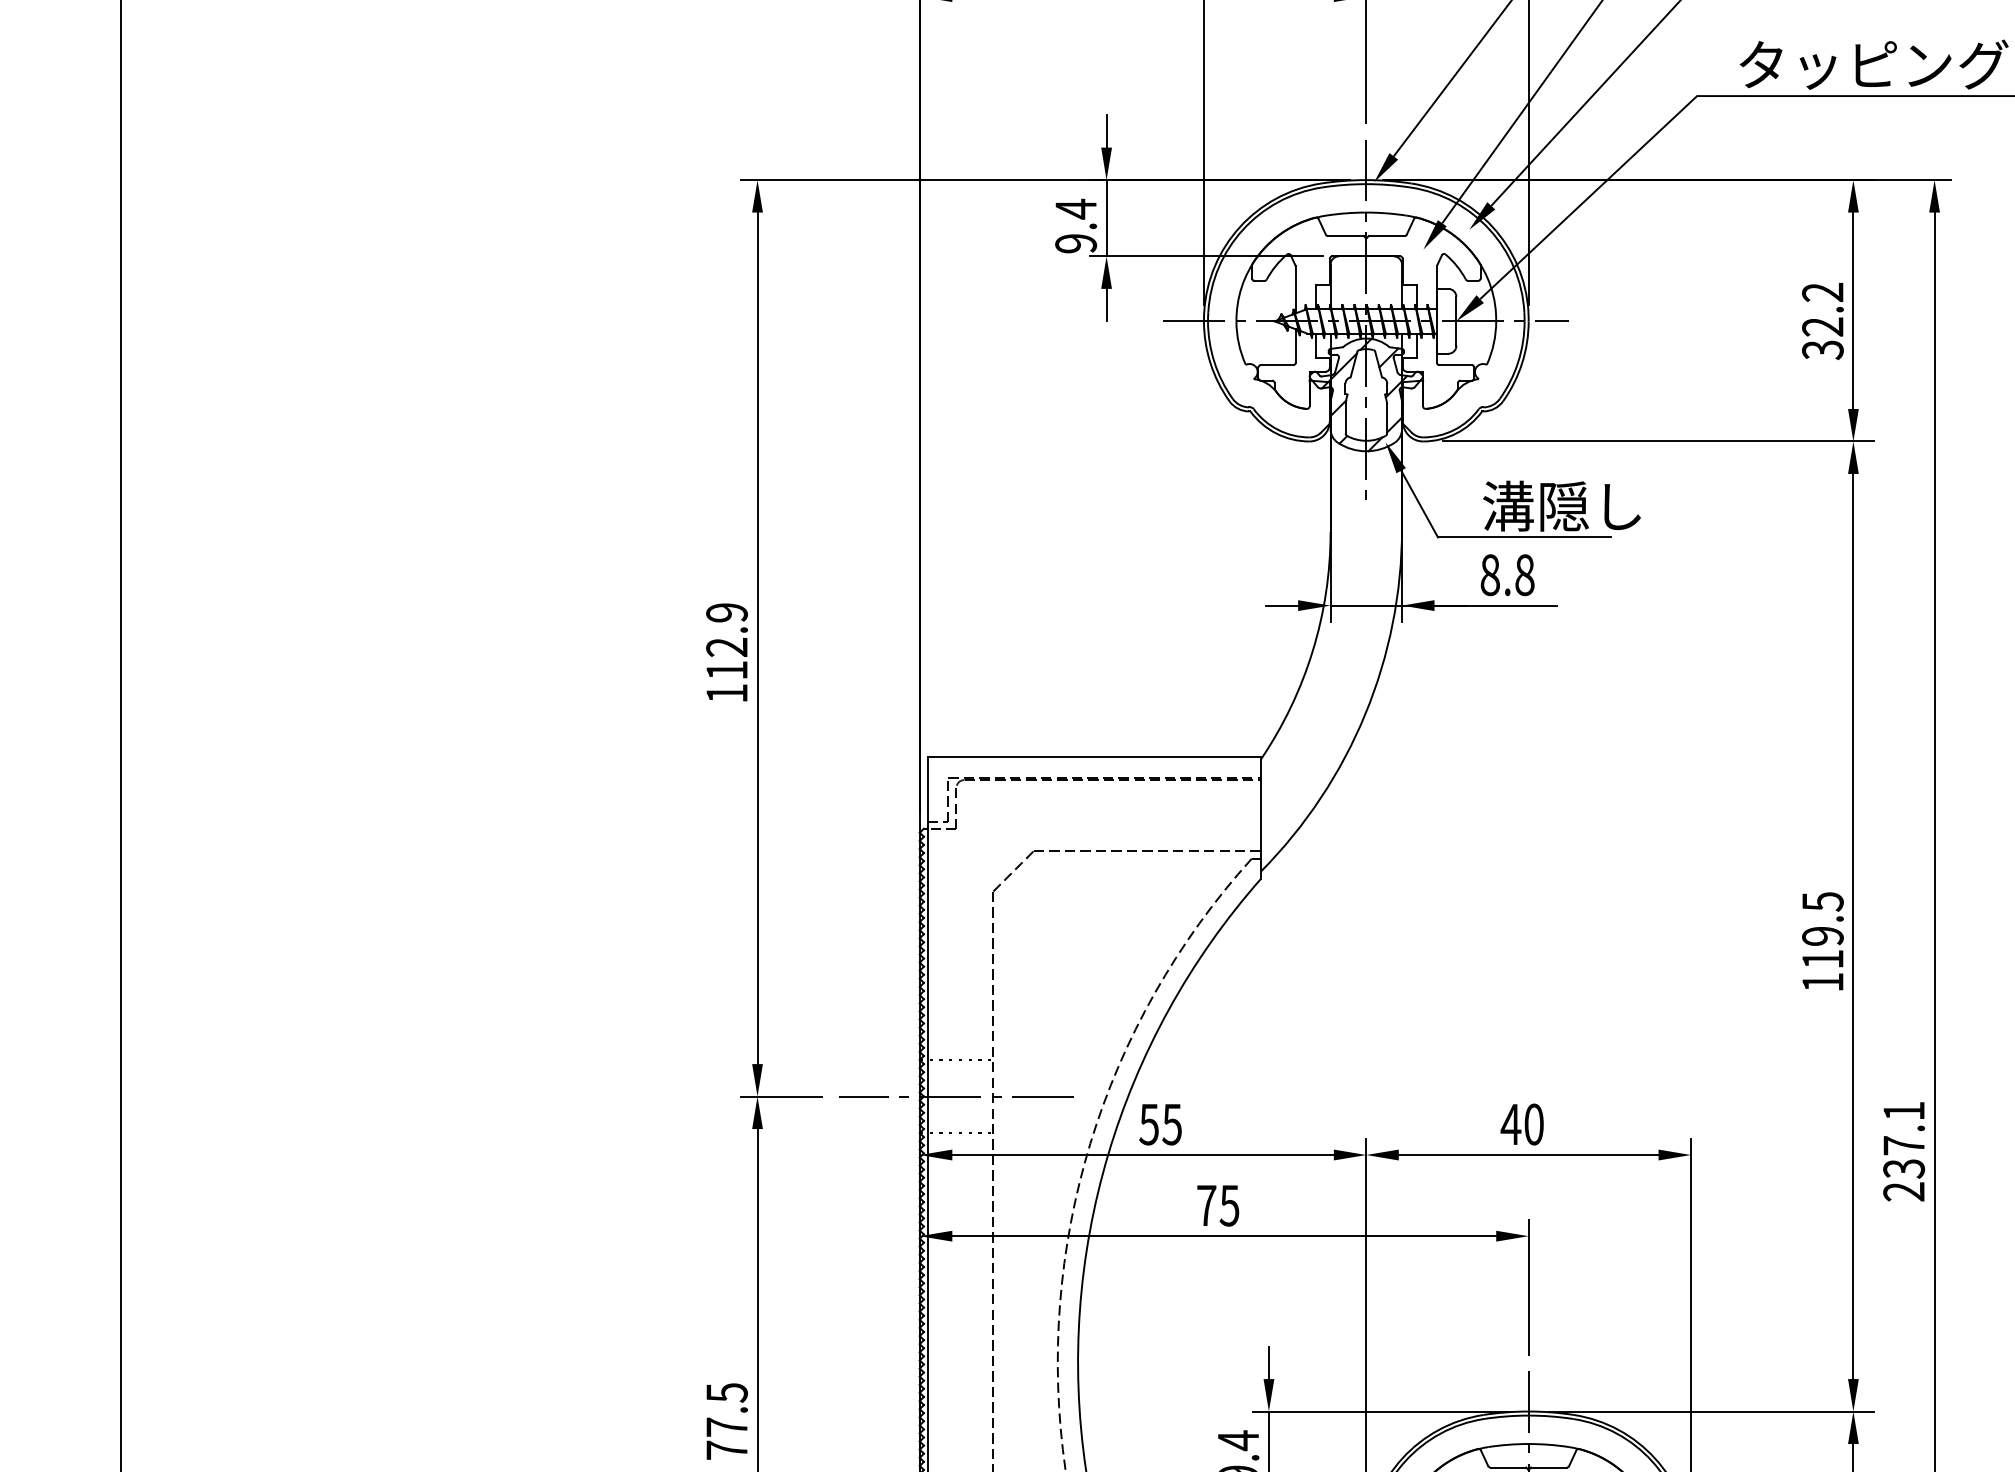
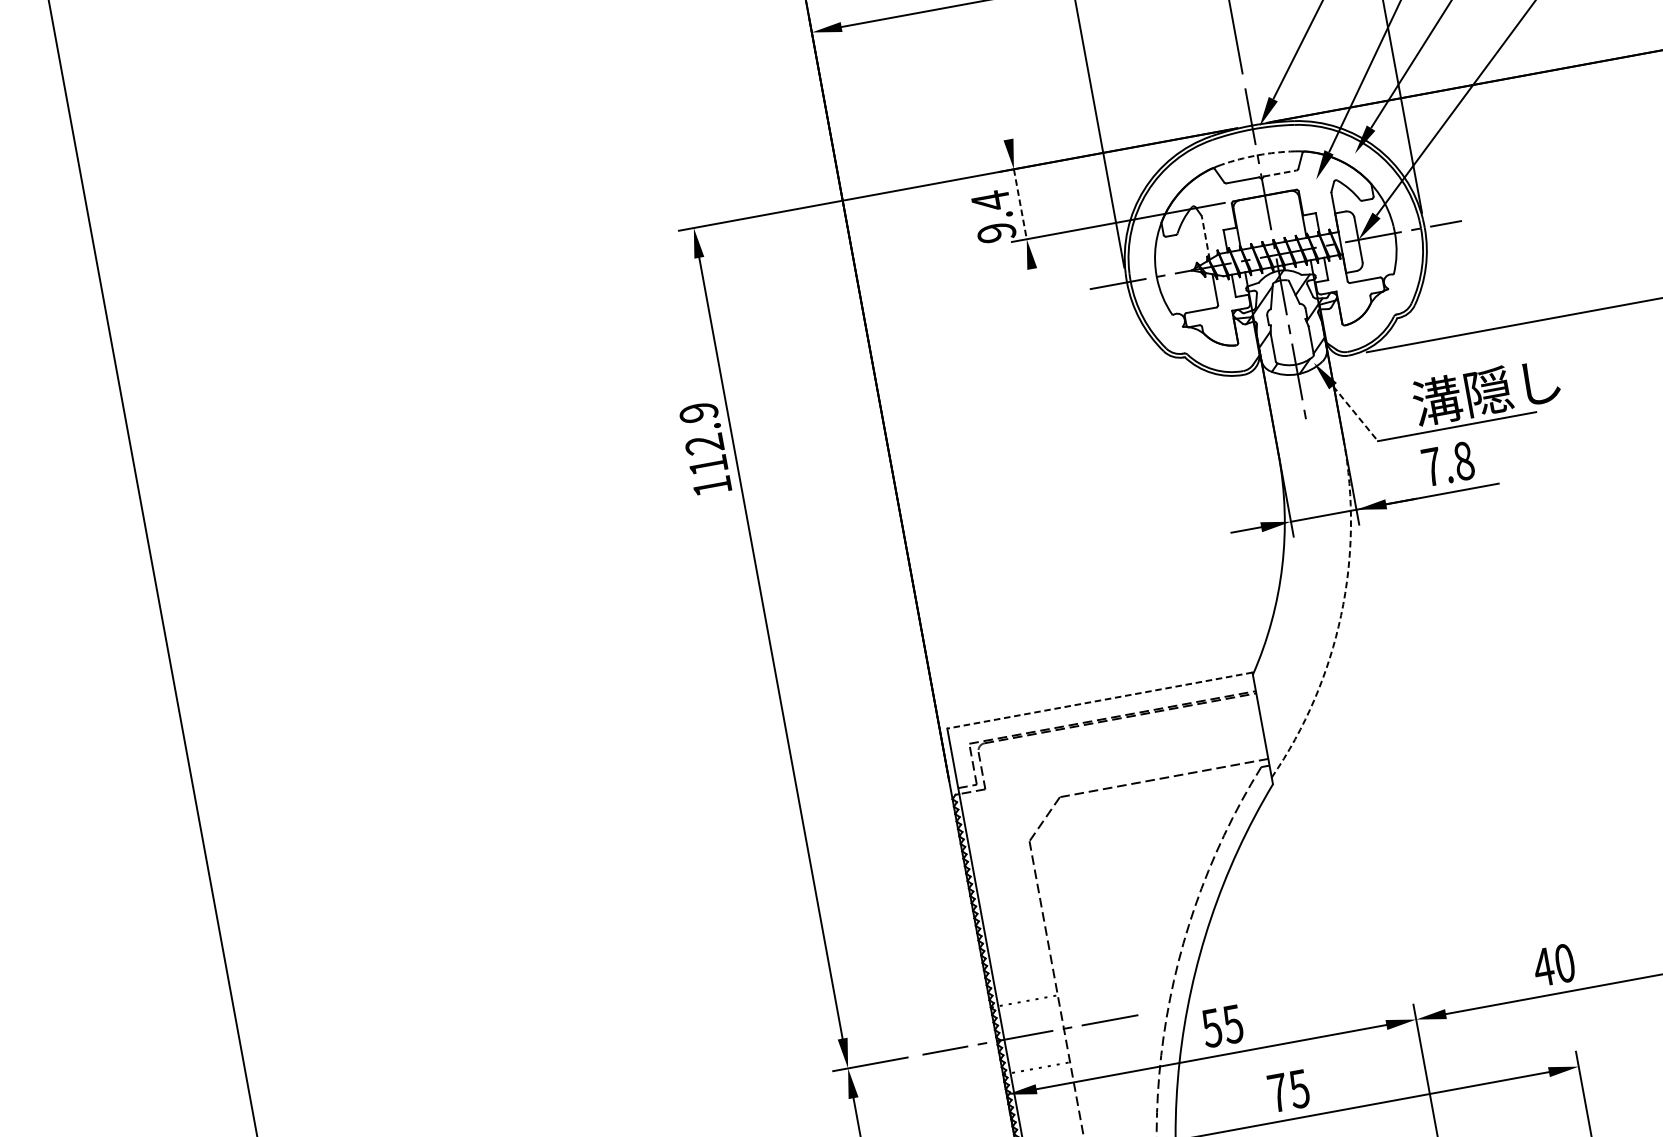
line: (1106, 131) -> (1005, 124), removed
arc: (1366, 212) -> (1257, 155), solid -> dashed
line: (1106, 218) -> (1020, 204), solid -> dashed
line: (1386, 236) -> (1280, 173), solid -> dashed
line: (1295, 289) -> (1205, 237), solid -> dashed
line: (1106, 304) -> (1034, 283), removed
line: (1419, 504) -> (1355, 414), solid -> dashed
text: (1489, 575) -> (1431, 467), 8.8 -> 7.8
text: (726, 652) -> (705, 449), moved
arc: (1365, 714) -> (1341, 615), solid -> dashed
line: (1093, 757) -> (1099, 700), solid -> dashed

